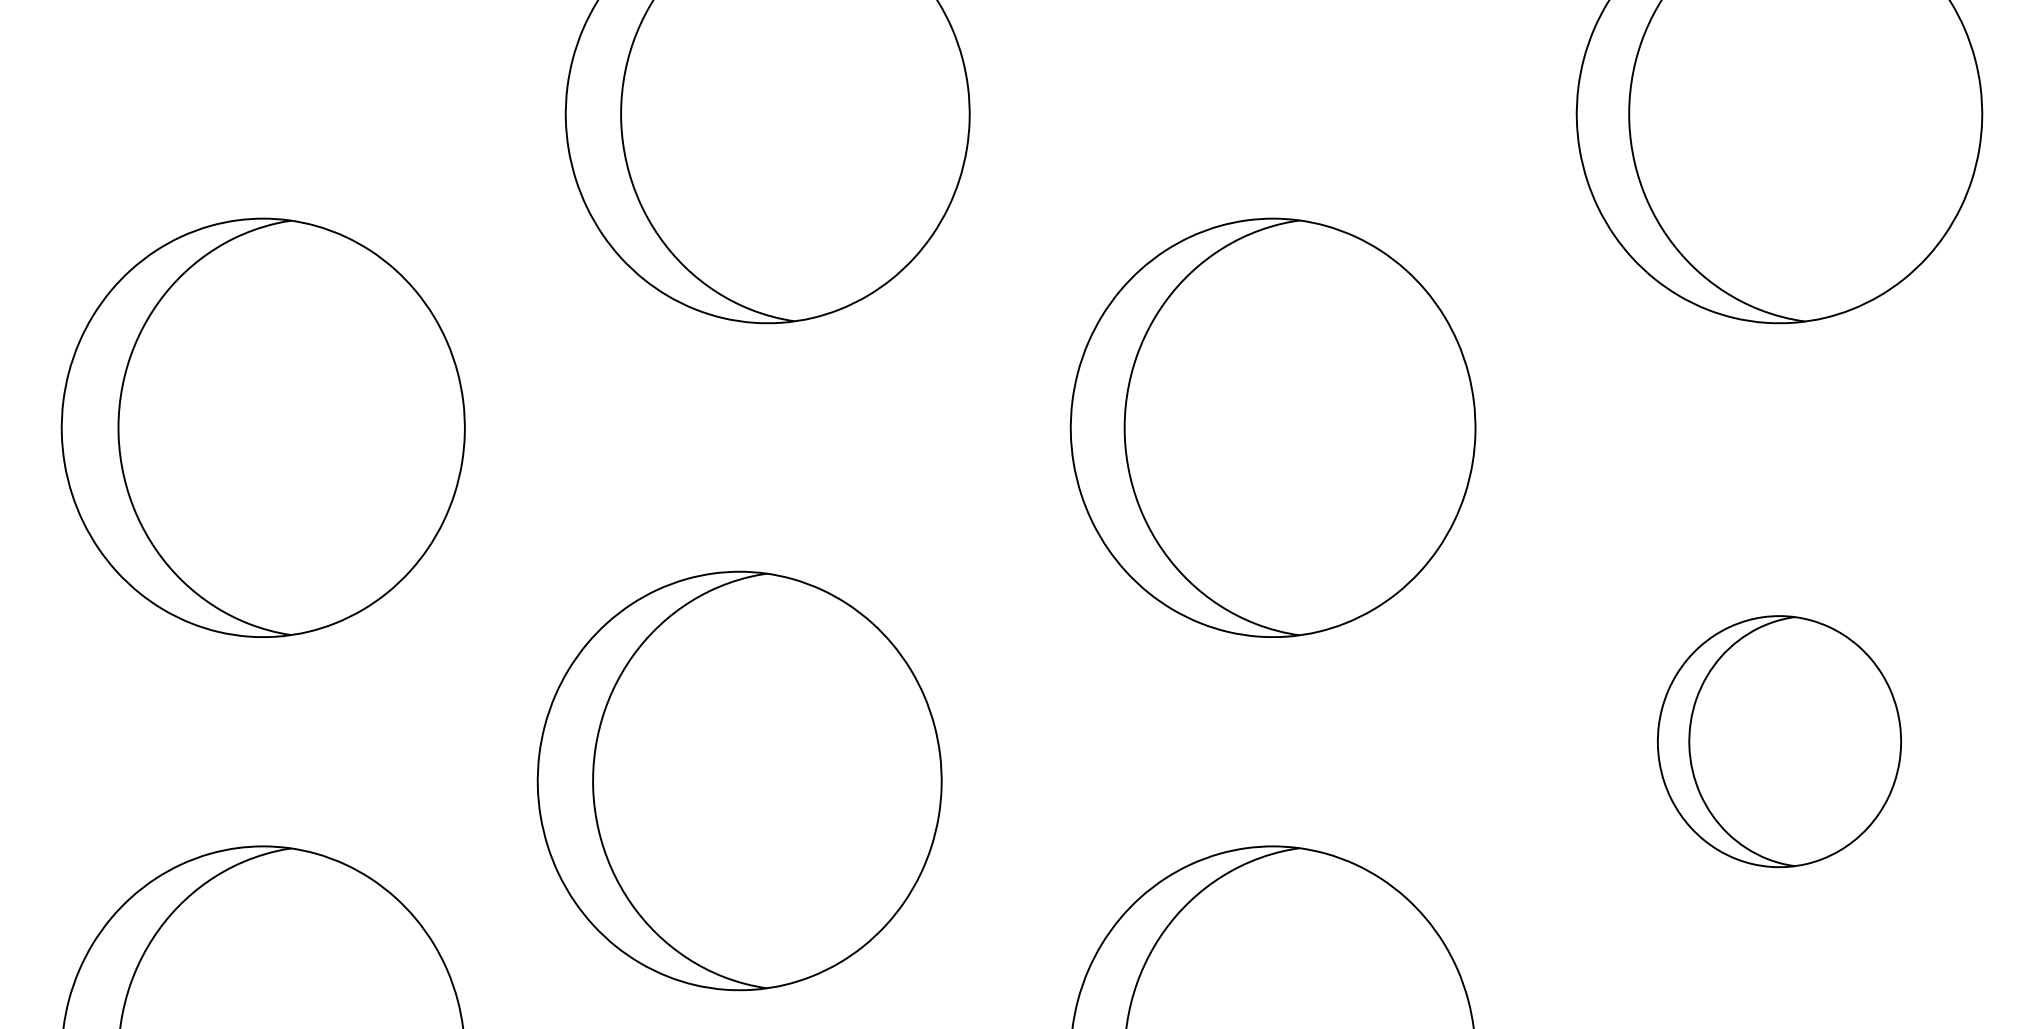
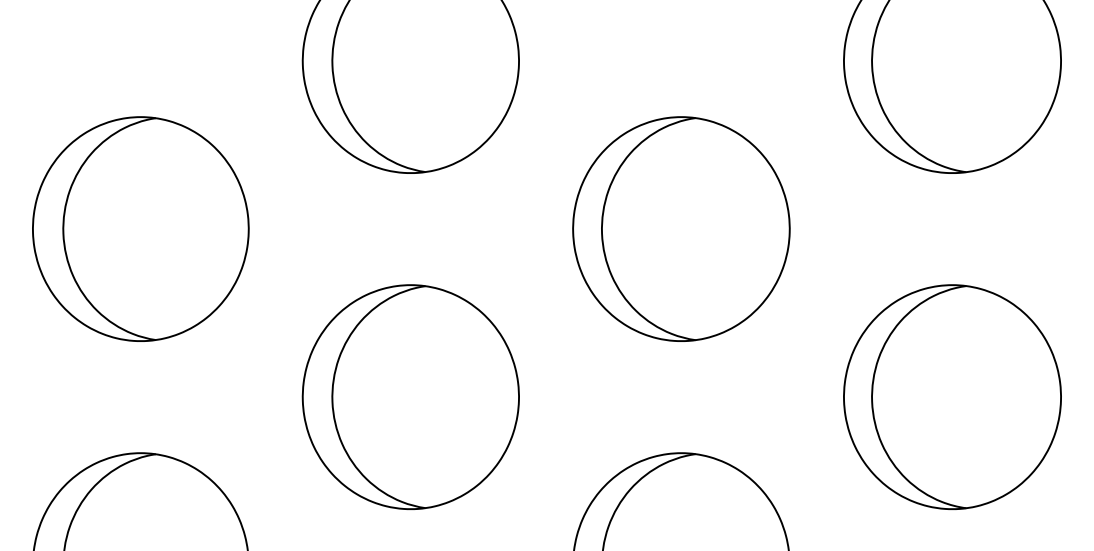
part: (1779, 740) -> (952, 396), size x1.67
part: (738, 779) -> (410, 396), moved

